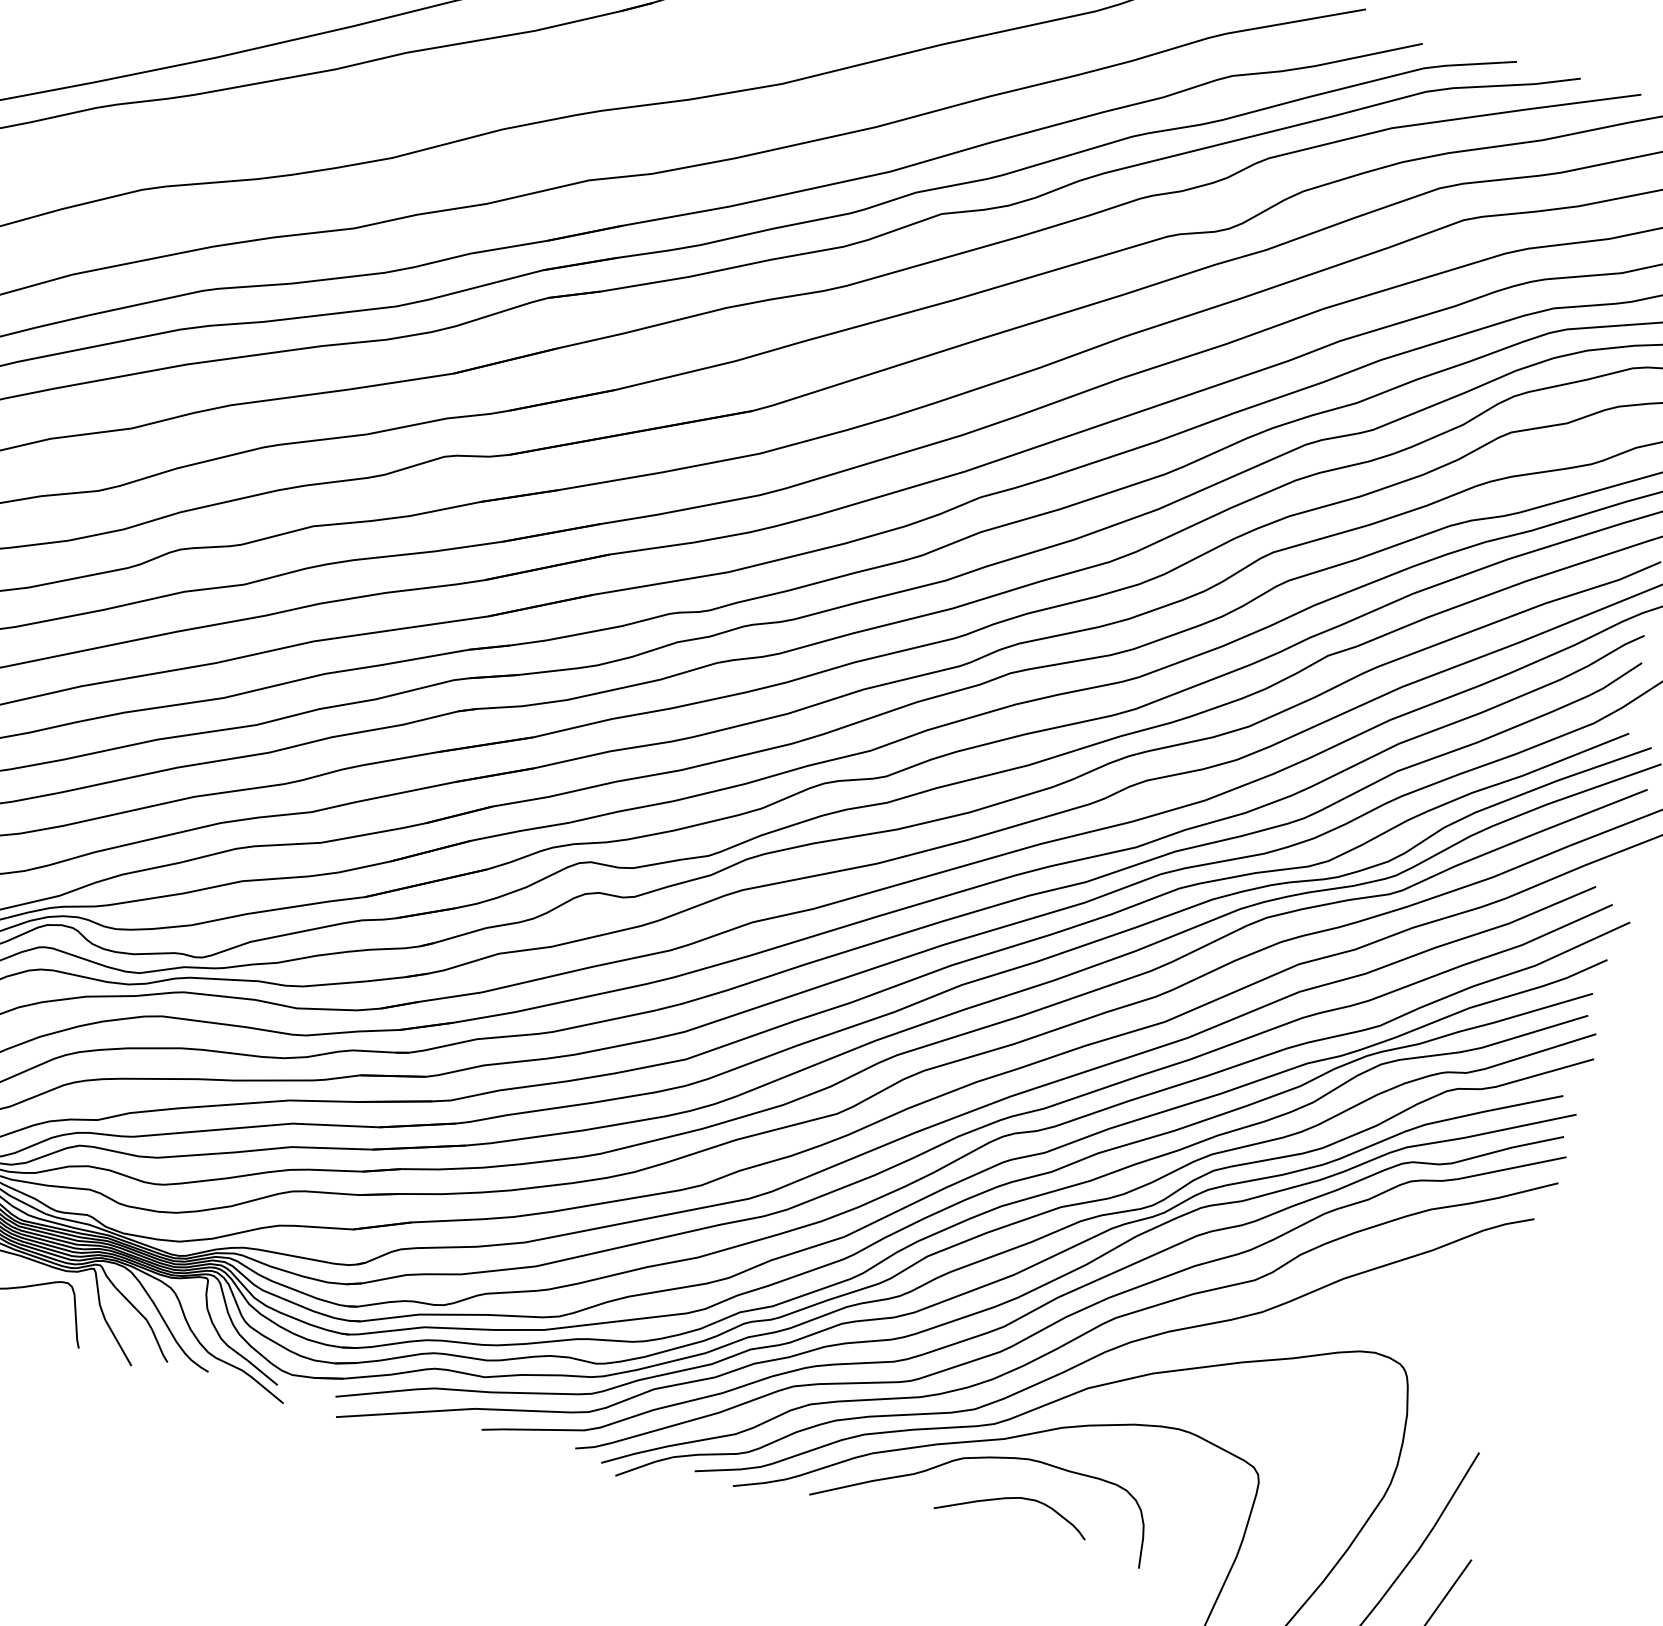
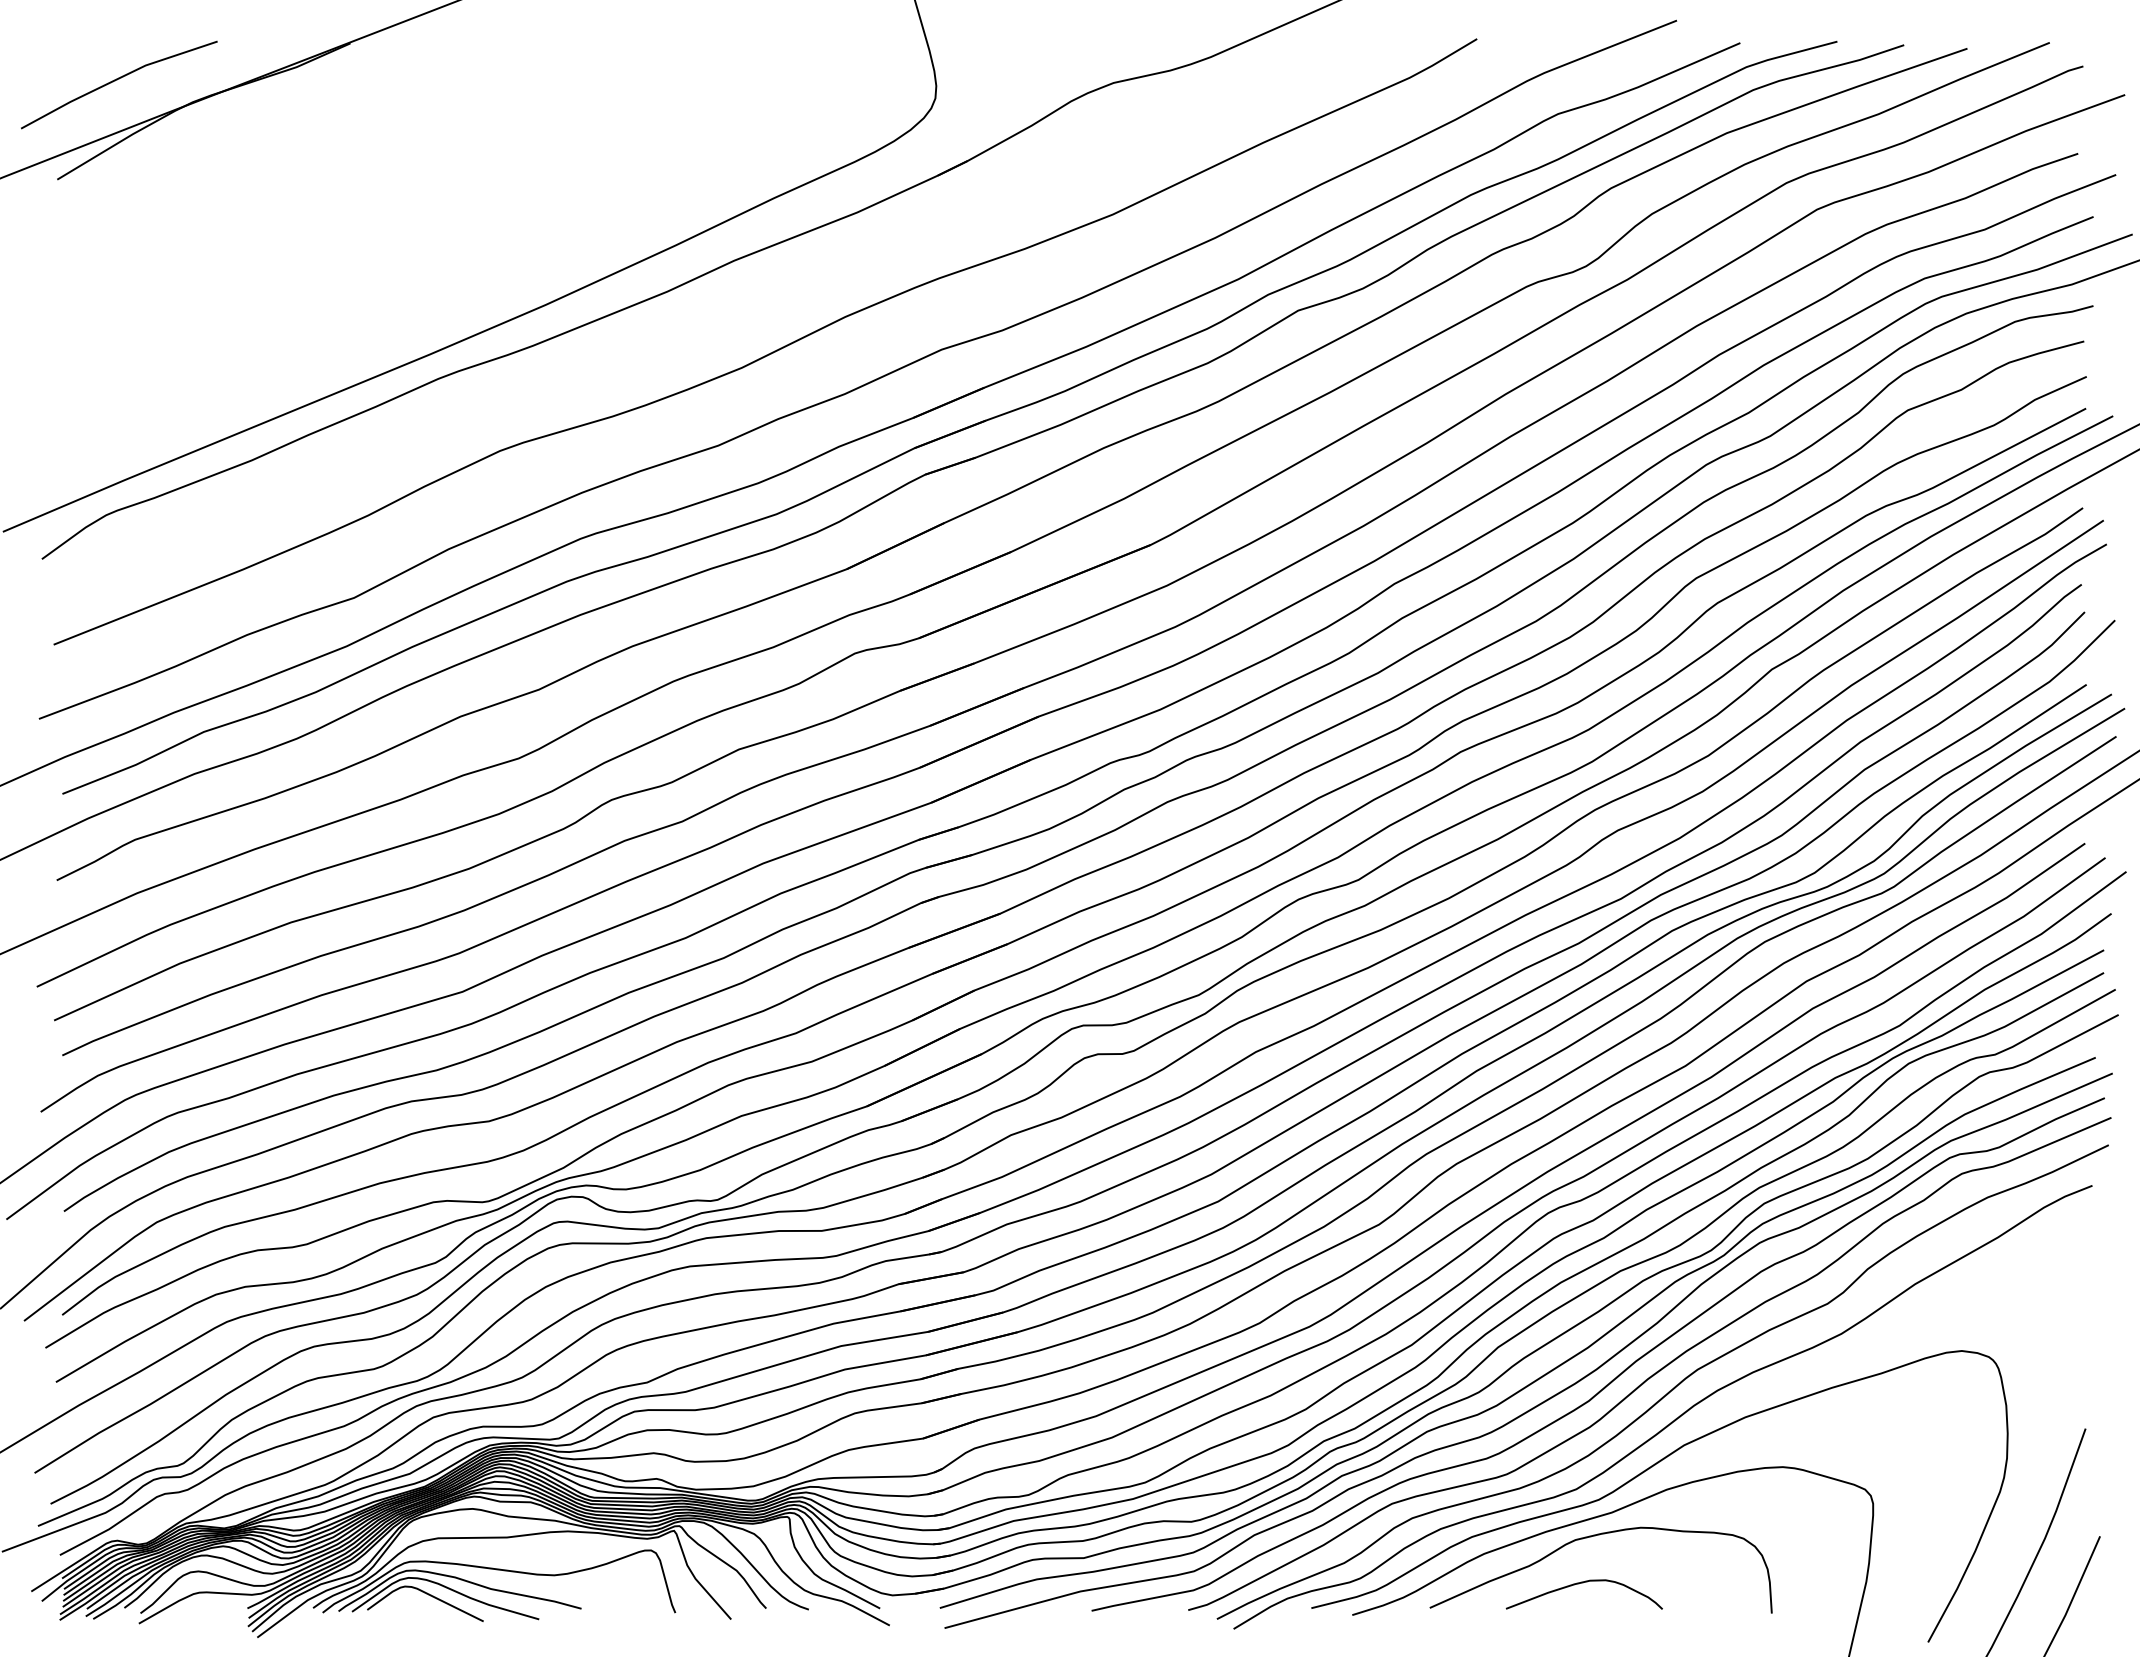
curve: (1013, 1499) -> (1583, 1583), moved

